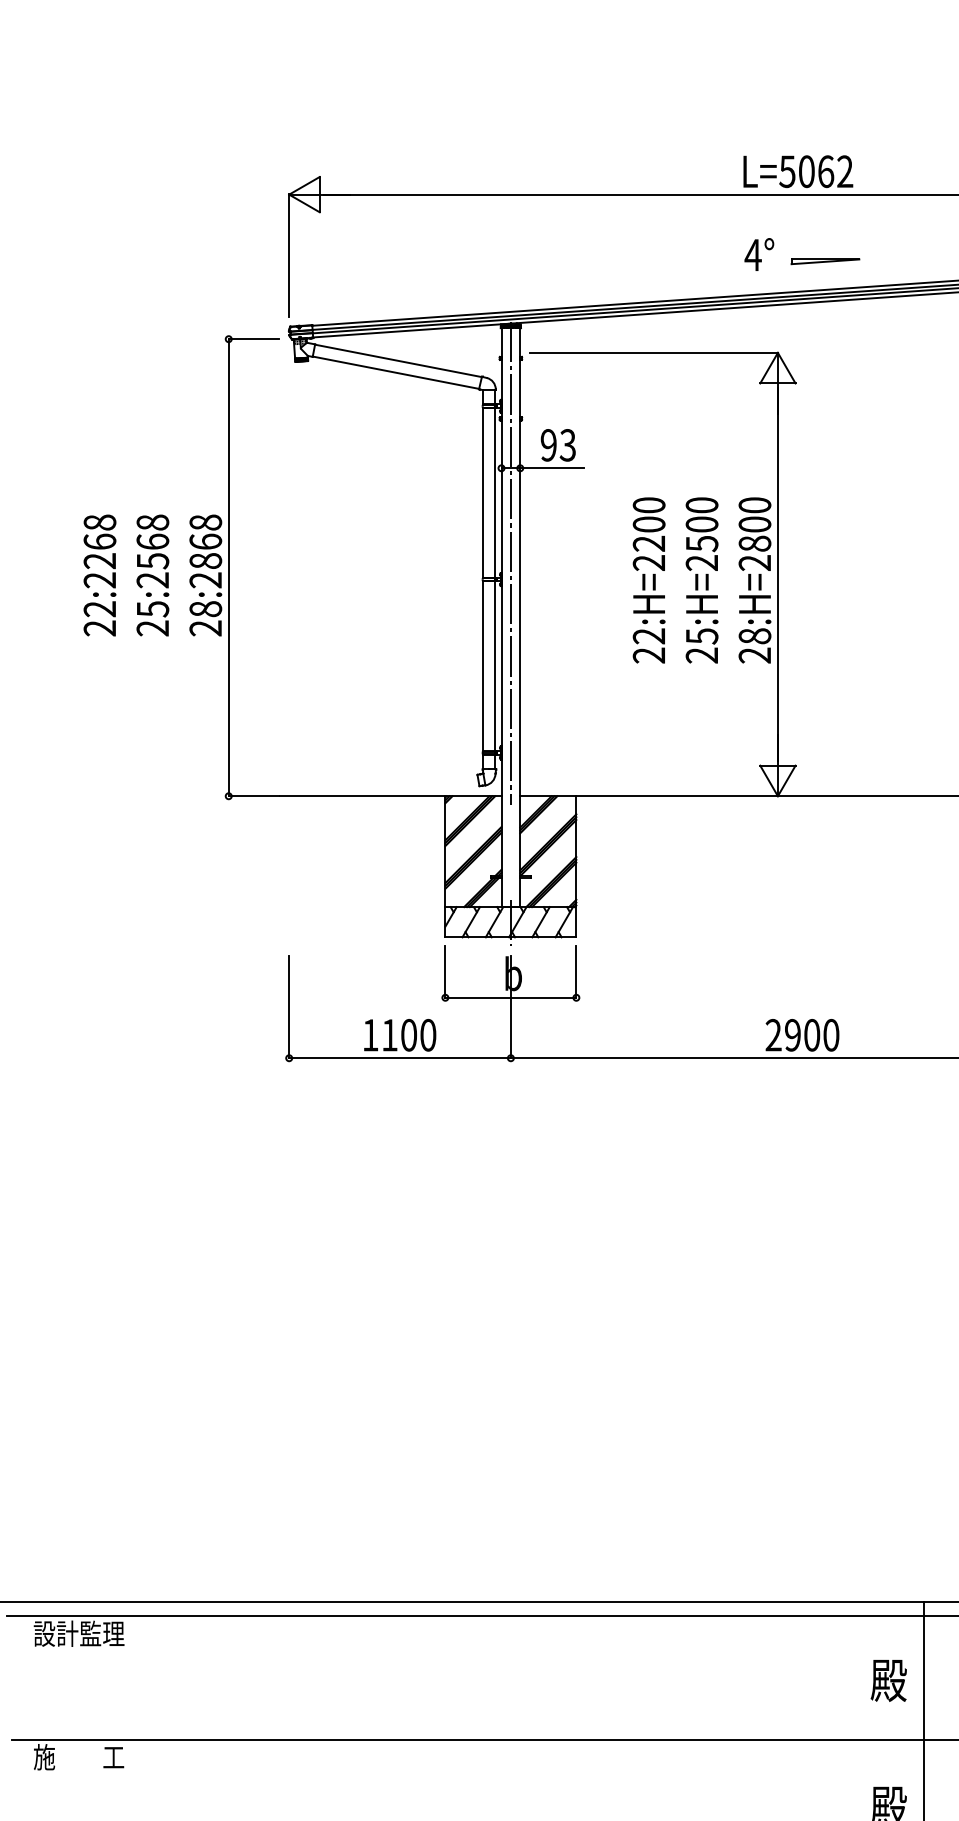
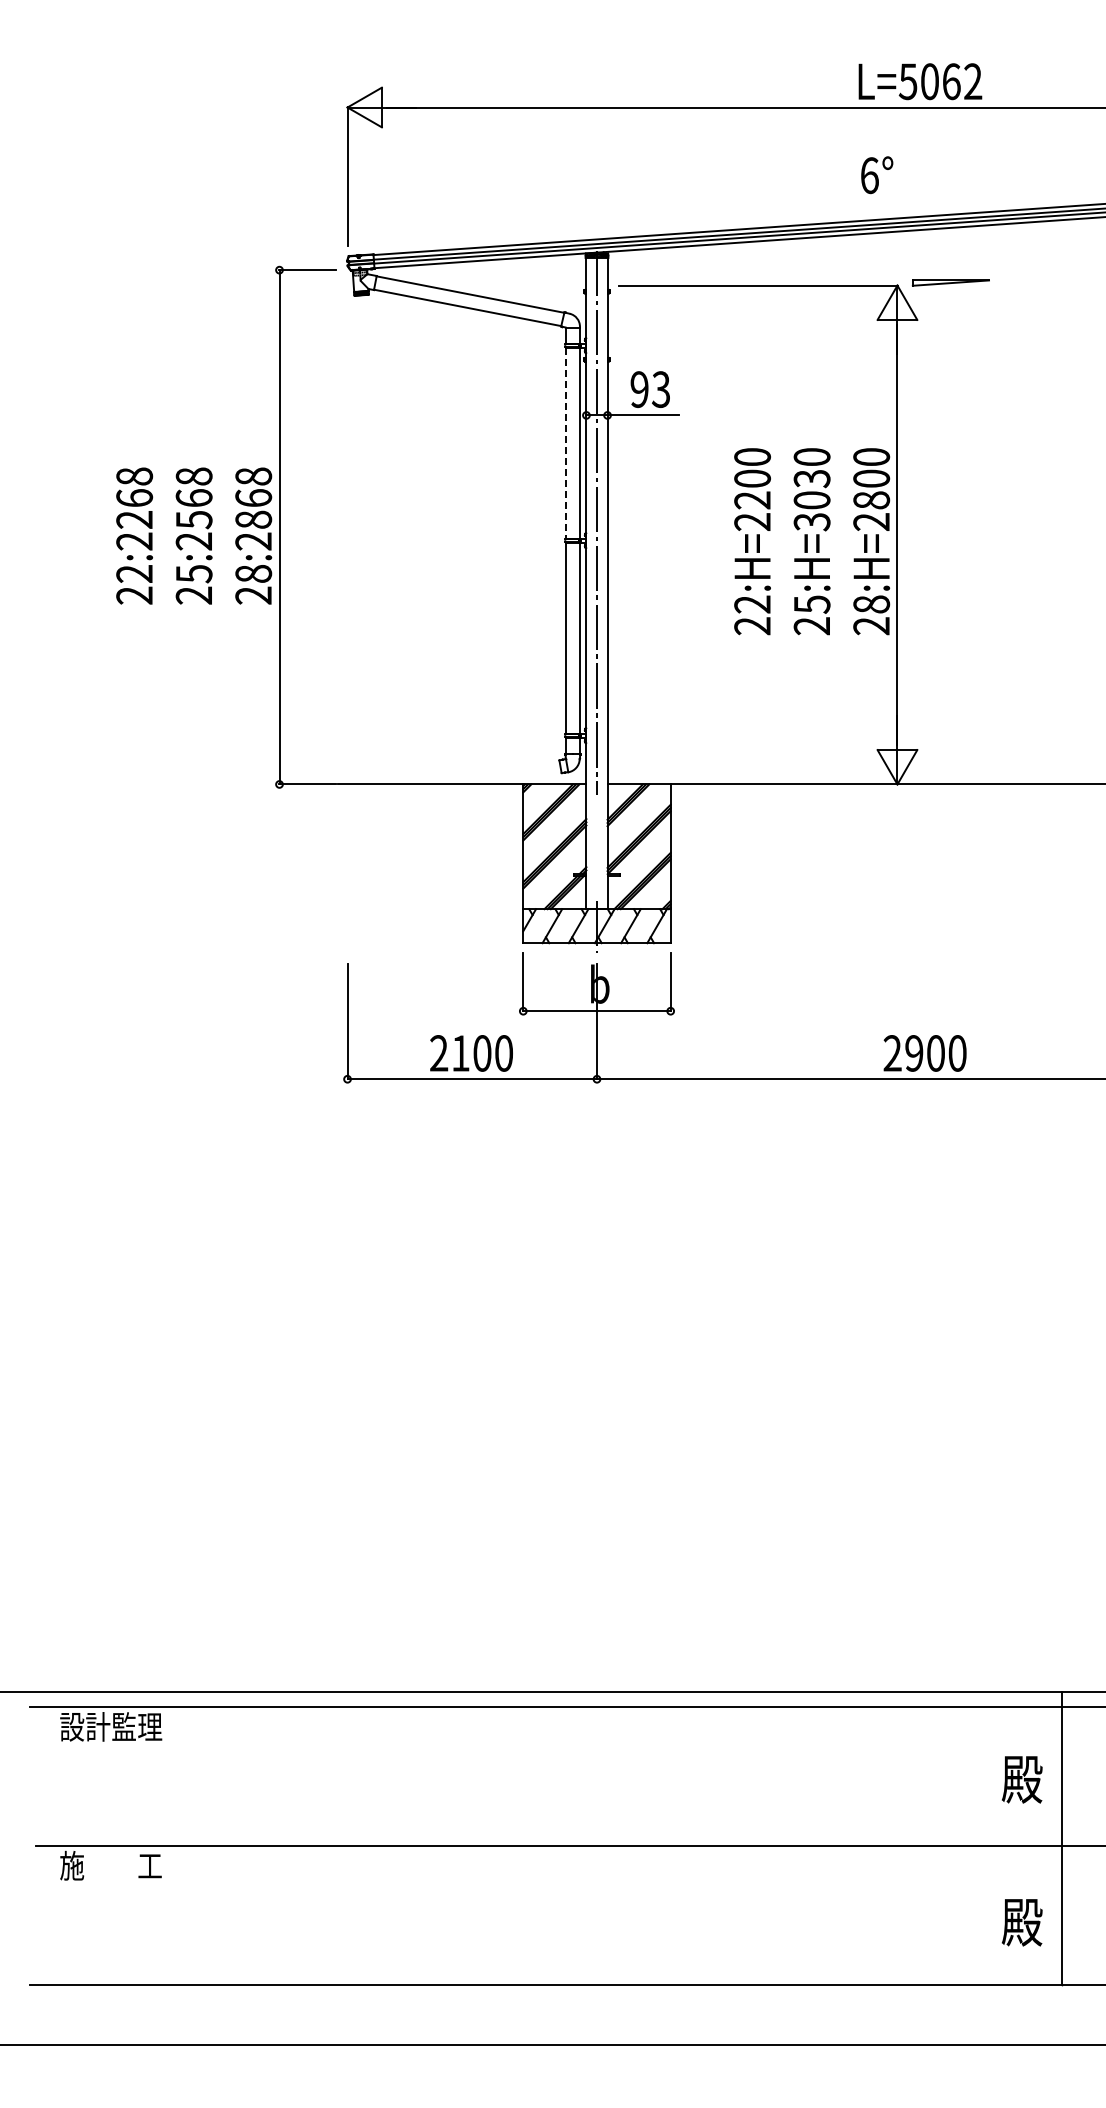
text: (753, 255) -> (869, 175), 4° -> 6°
part: (825, 261) -> (950, 282), moved
line: (483, 493) -> (566, 443), solid -> dashed
text: (701, 543) -> (811, 500), 25:H=2500 -> 25:H=3030
text: (370, 1035) -> (439, 1053), 1100 -> 2100

